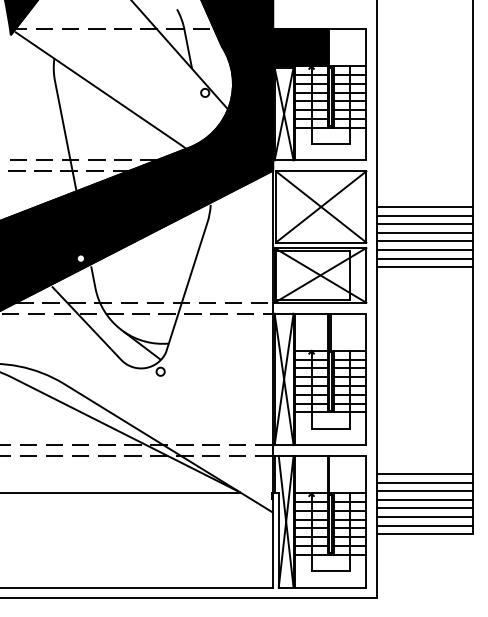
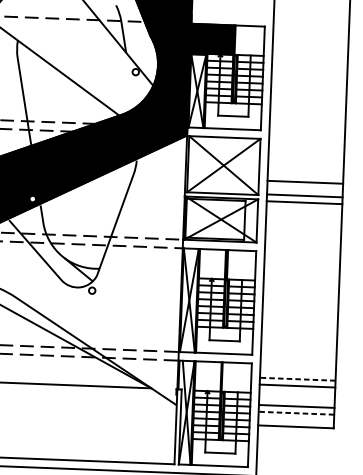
line: (425, 206) -> (306, 168), removed
line: (425, 215) -> (305, 175), removed
line: (425, 232) -> (305, 188), removed
line: (425, 258) -> (304, 209), removed
line: (425, 267) -> (304, 216), removed
line: (425, 473) -> (297, 378), solid -> dashed
line: (425, 491) -> (297, 393), removed
line: (425, 499) -> (297, 399), removed
line: (425, 517) -> (296, 413), solid -> dashed
line: (425, 525) -> (296, 419), removed

